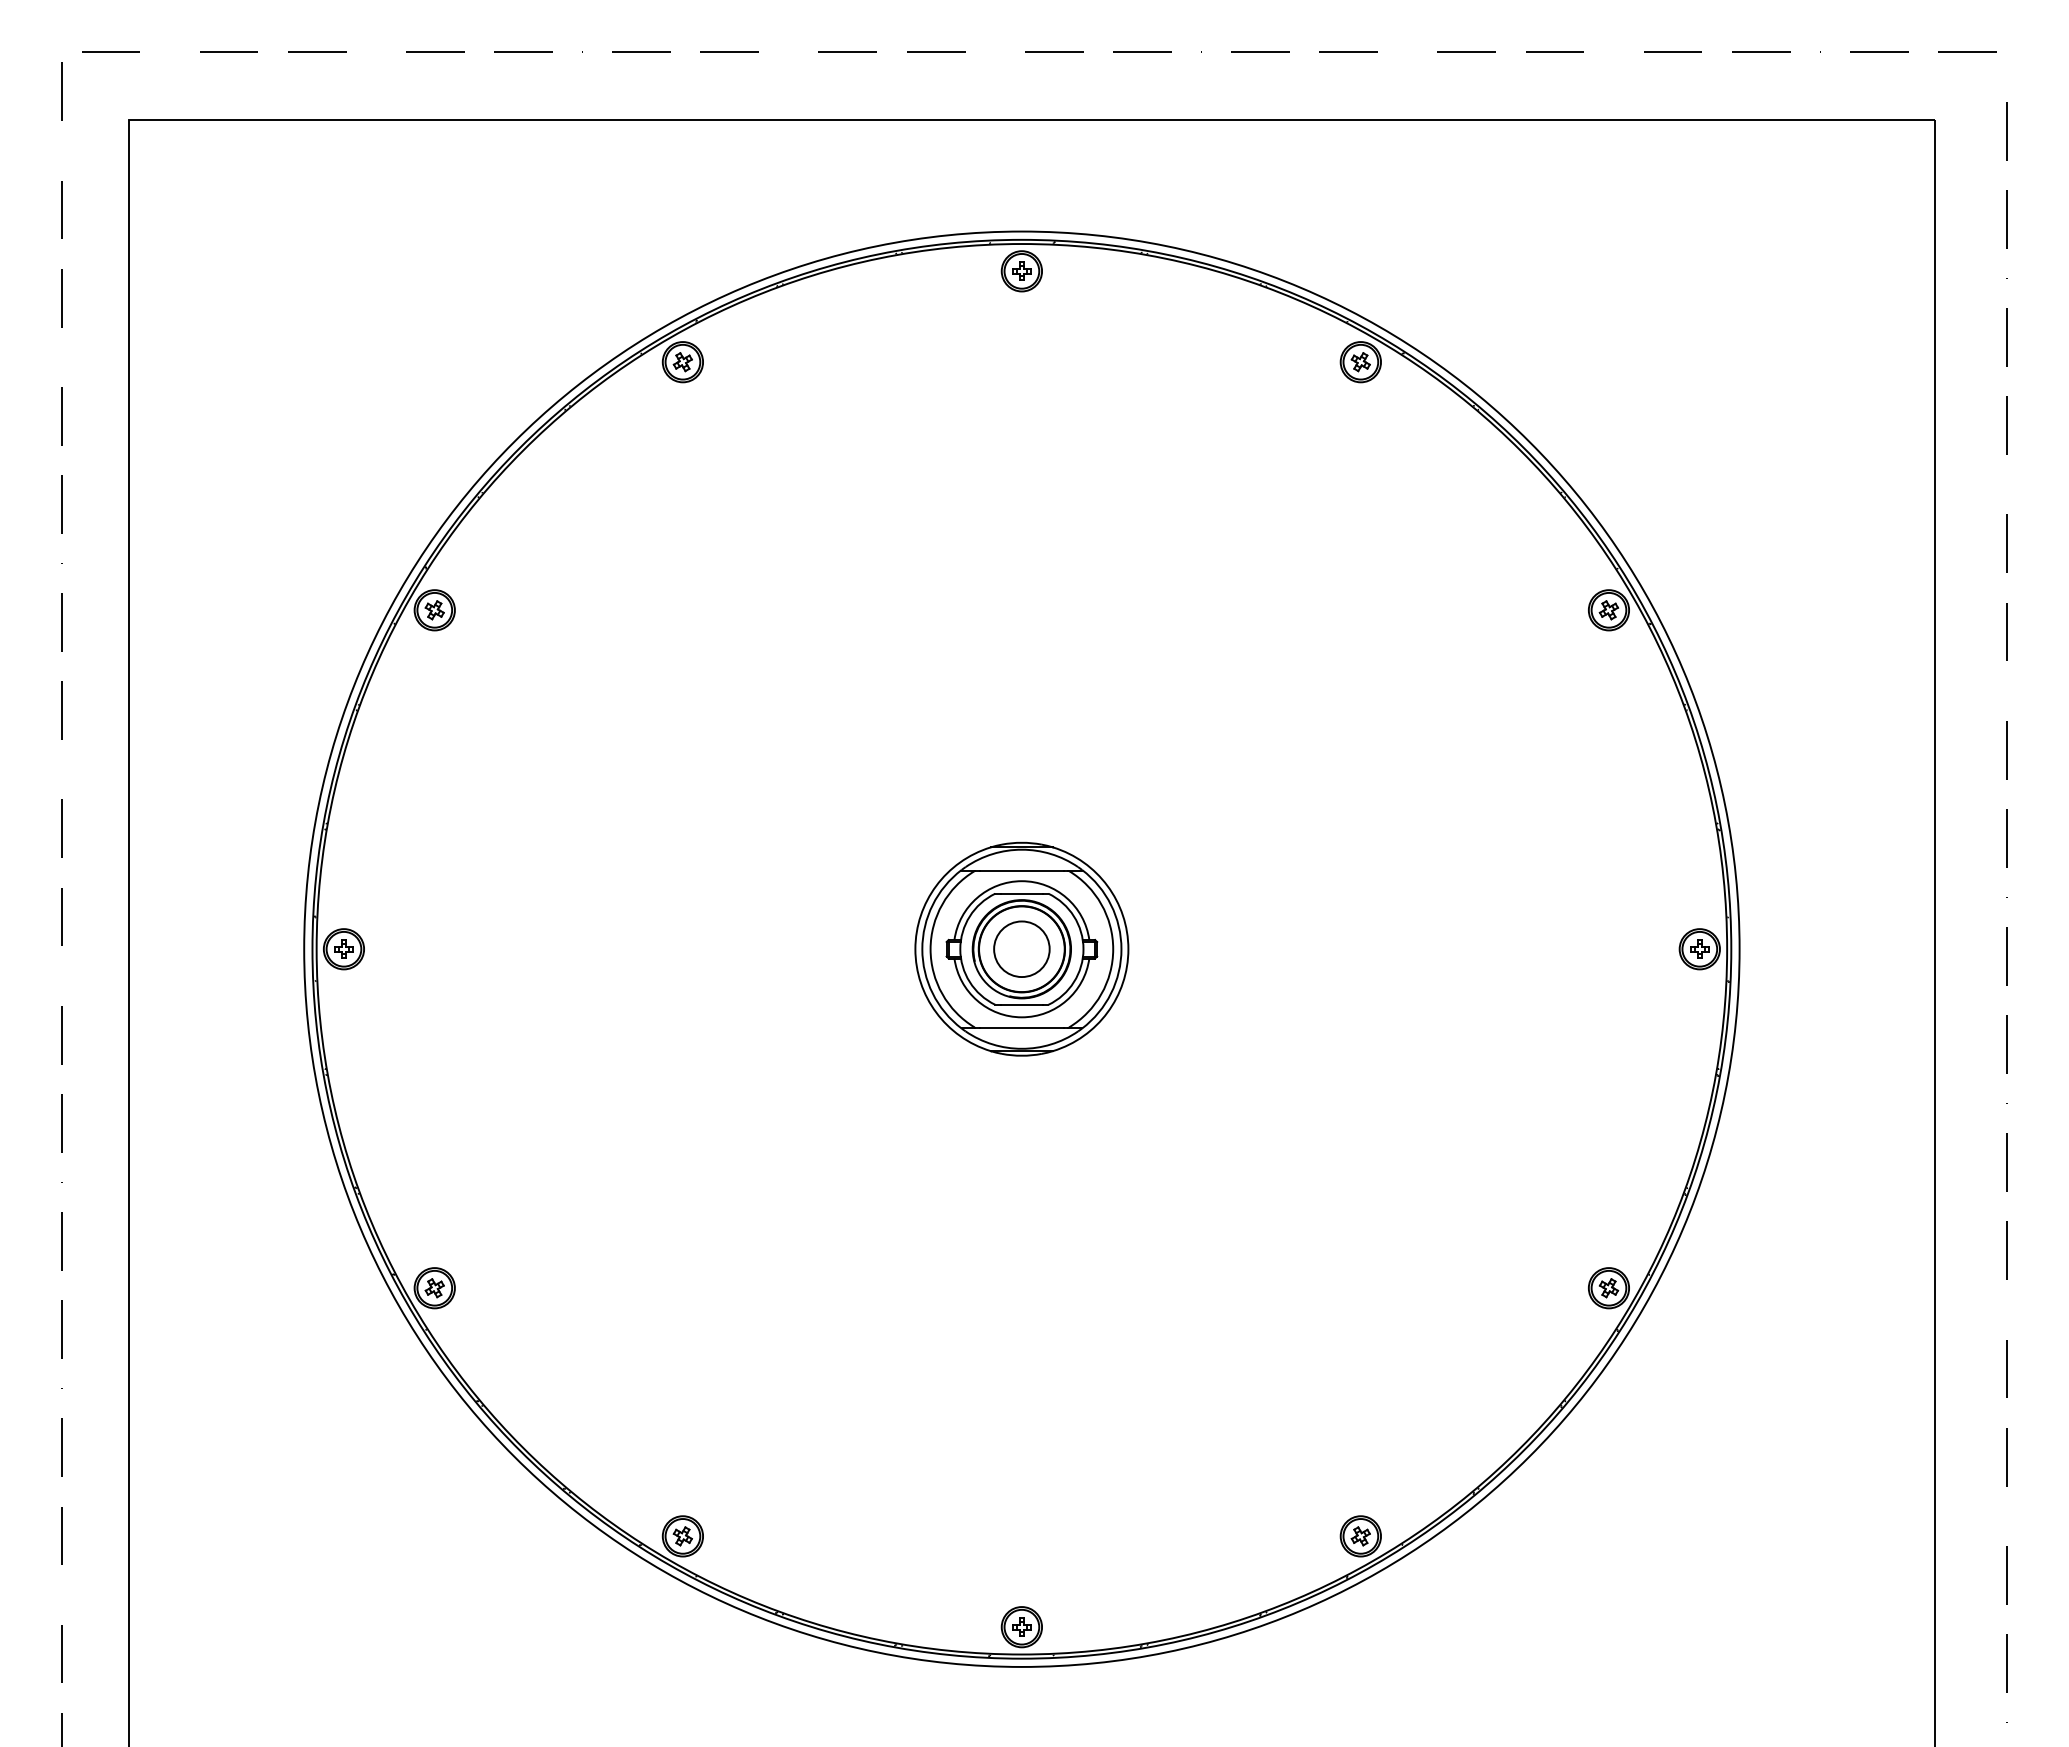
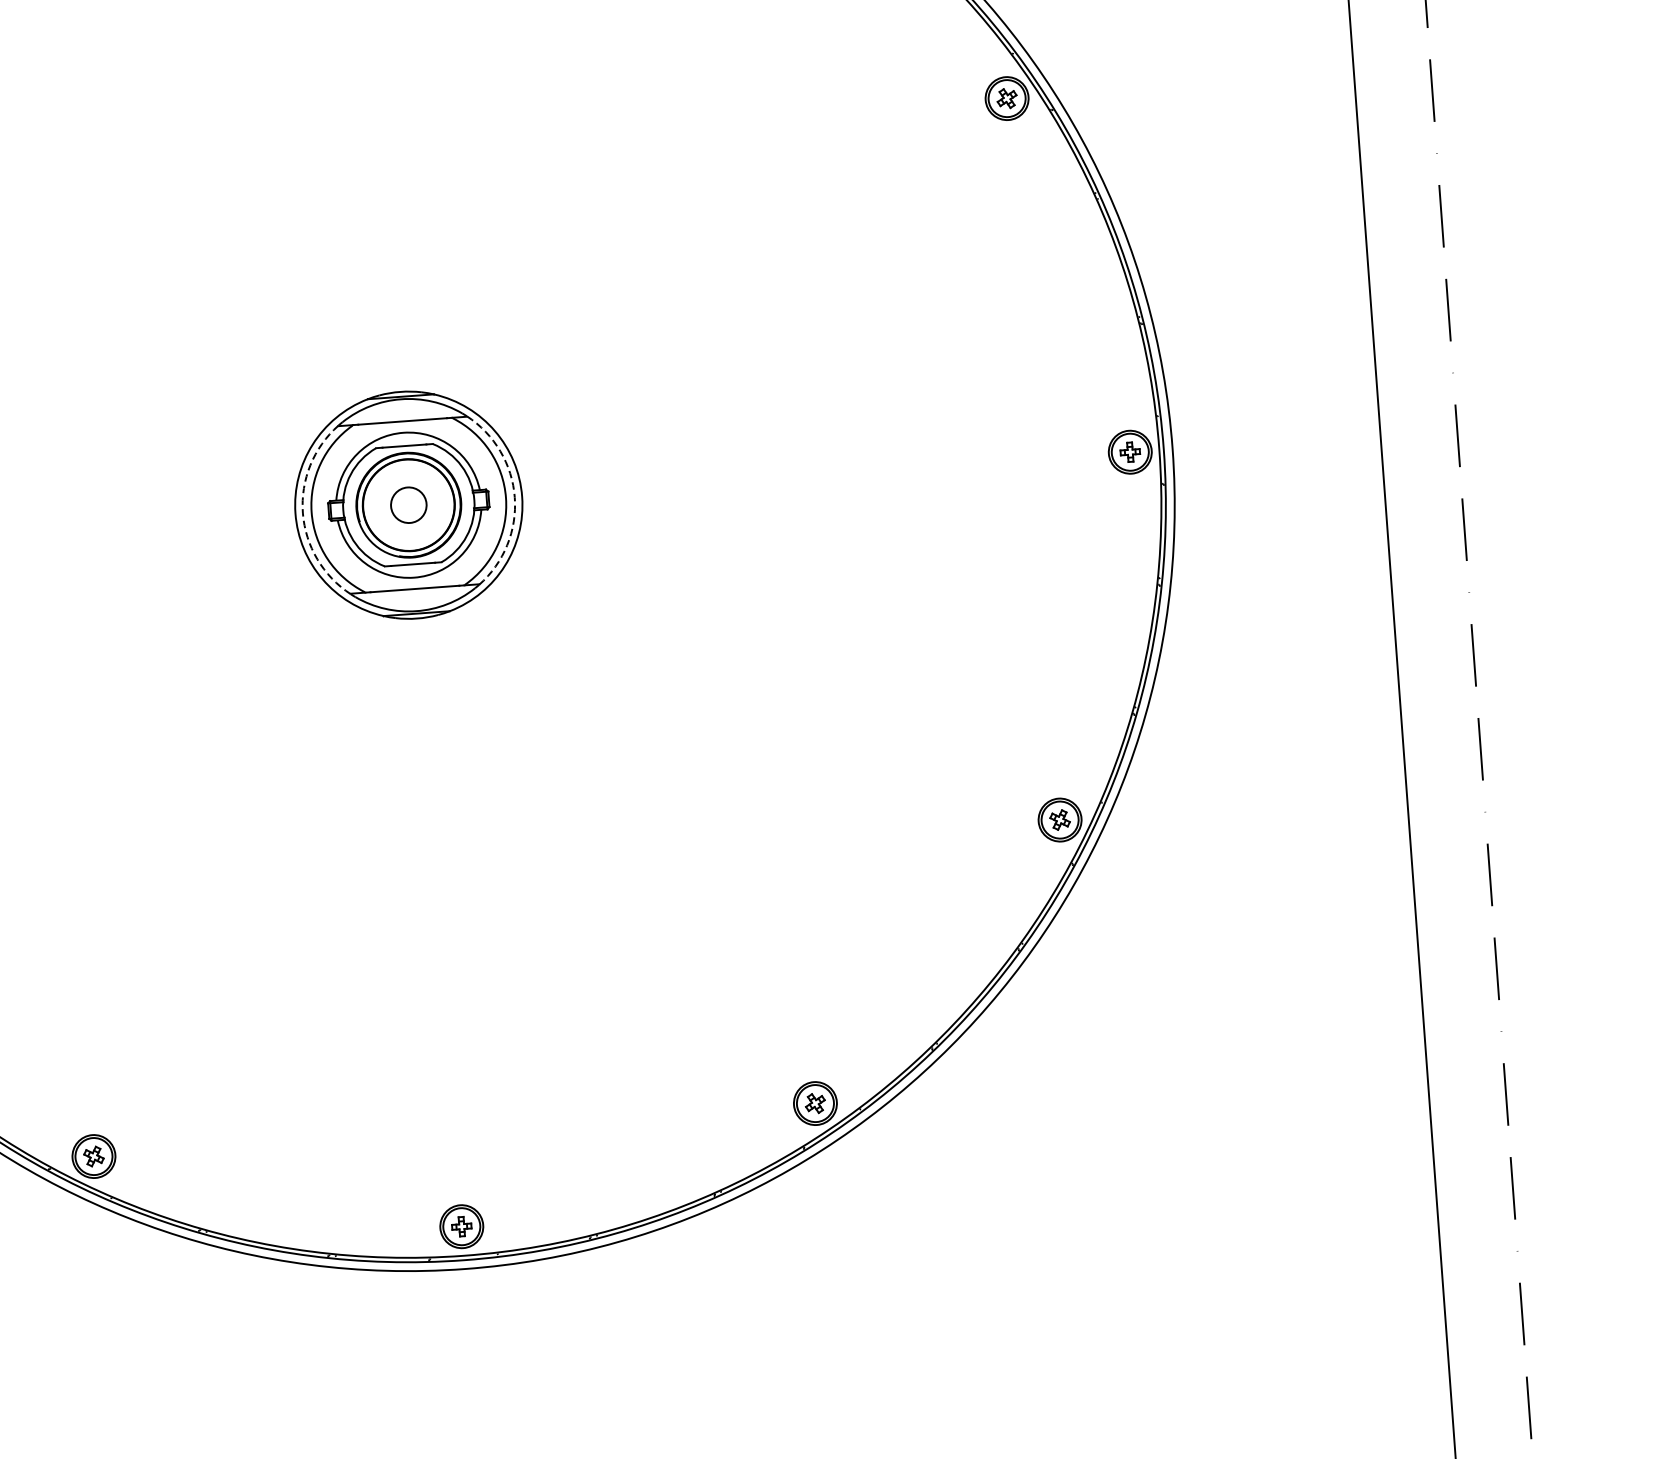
arc: (922, 949) -> (303, 513), solid -> dashed
circle: (1021, 949) -> (408, 505), size x0.6
arc: (1121, 949) -> (514, 497), solid -> dashed

